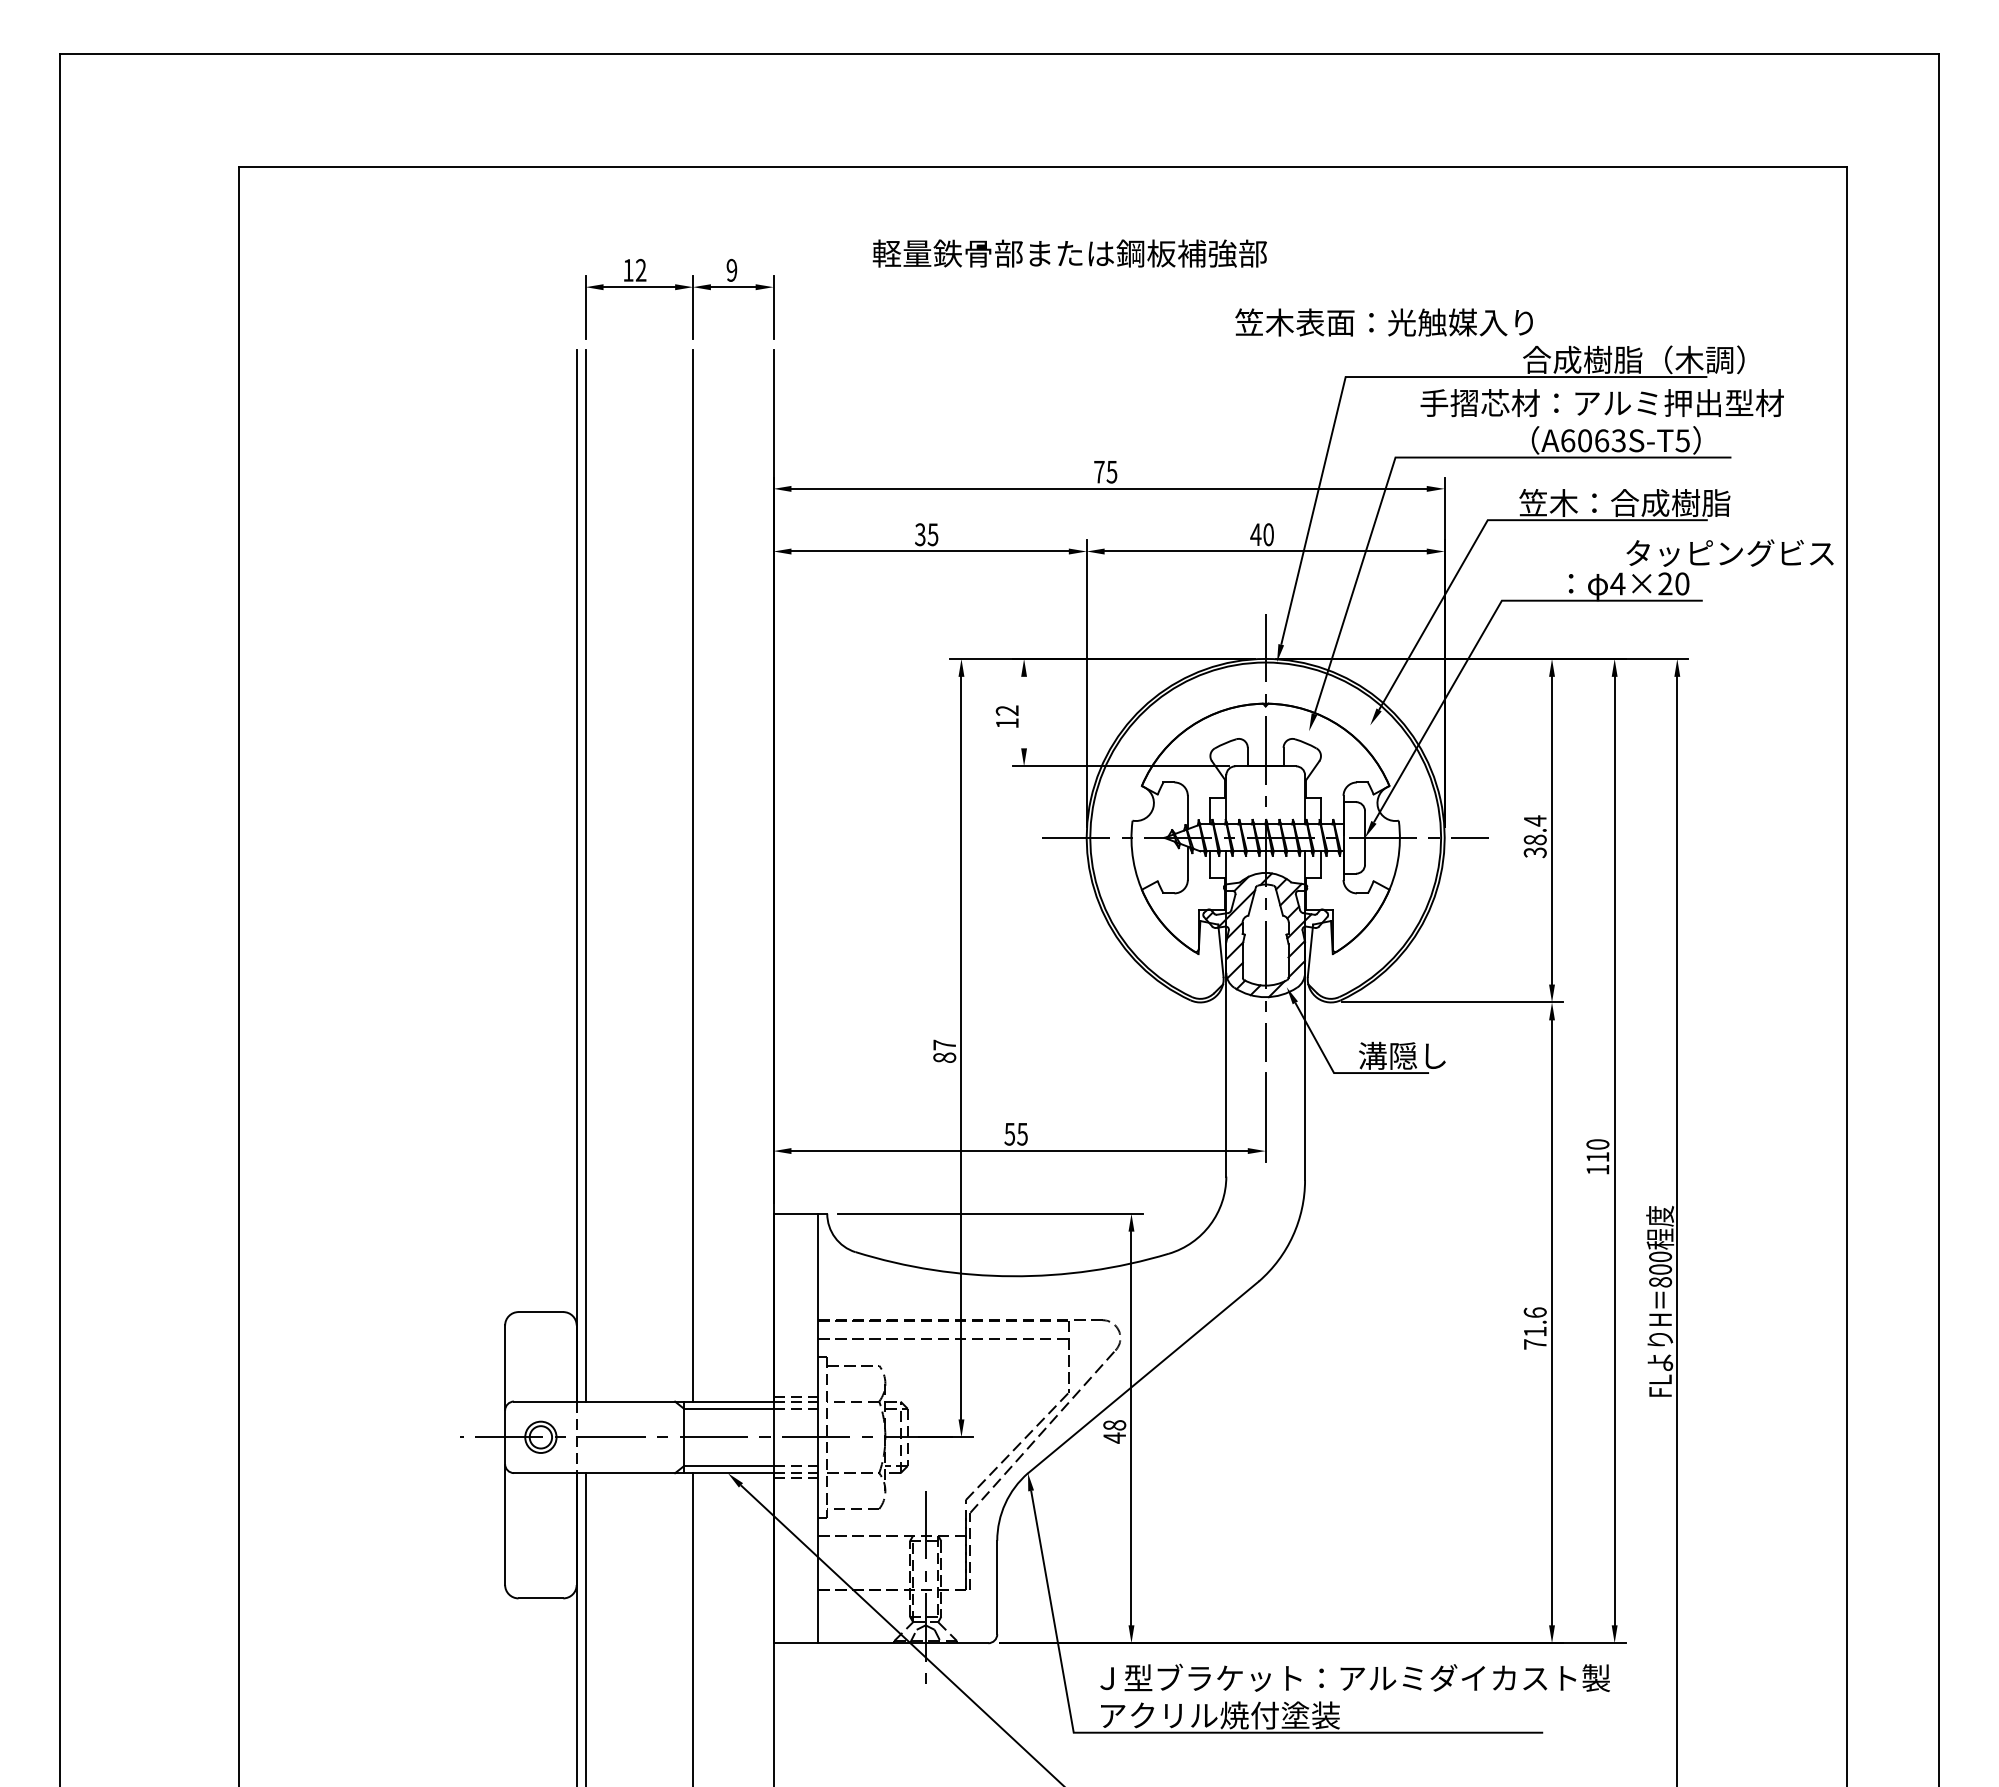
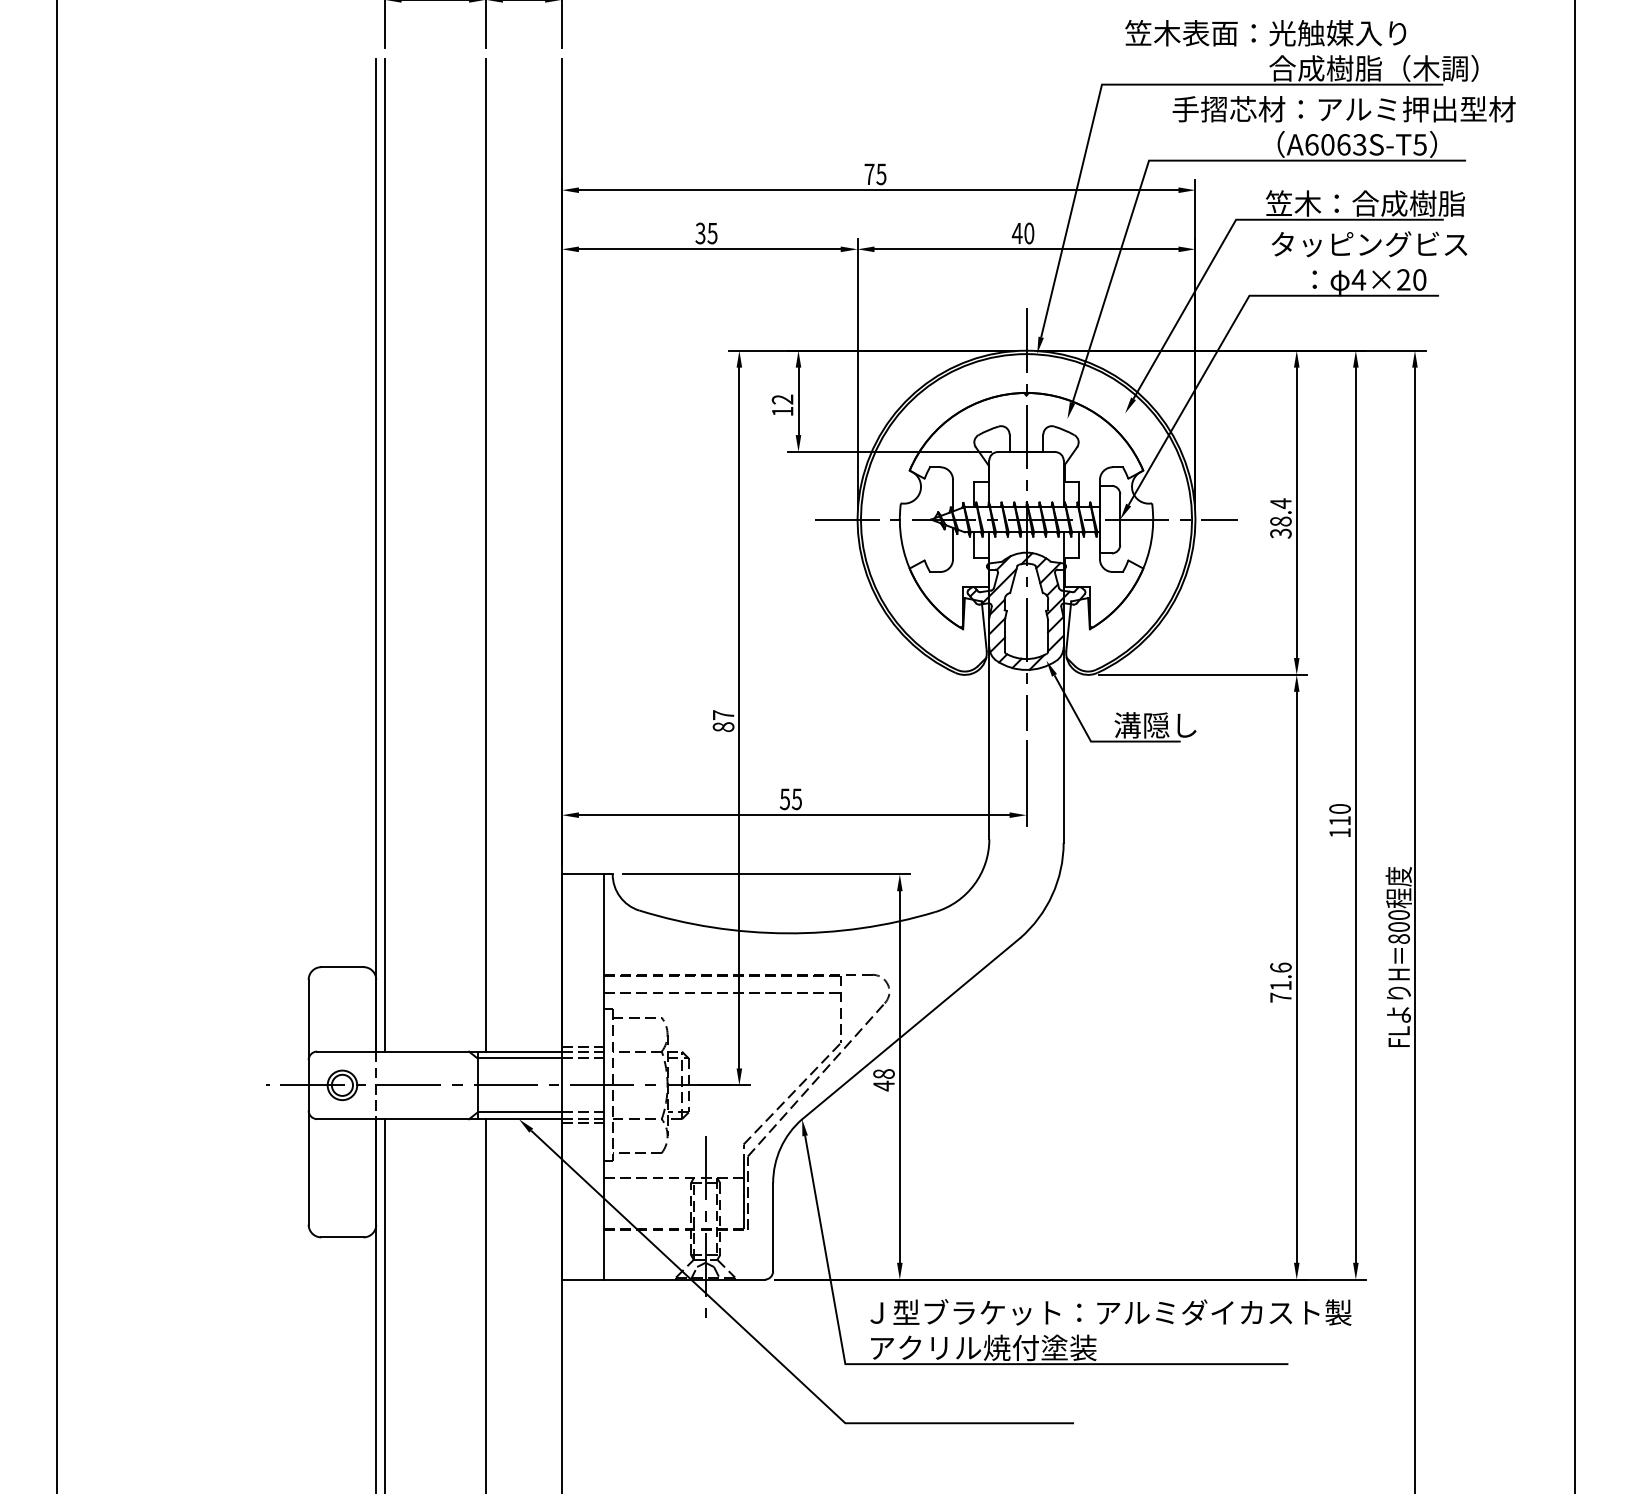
text: (1383, 322) -> (1265, 33), moved
text: (1729, 552) -> (1368, 243), moved
line: (1024, 712) -> (798, 401), added

